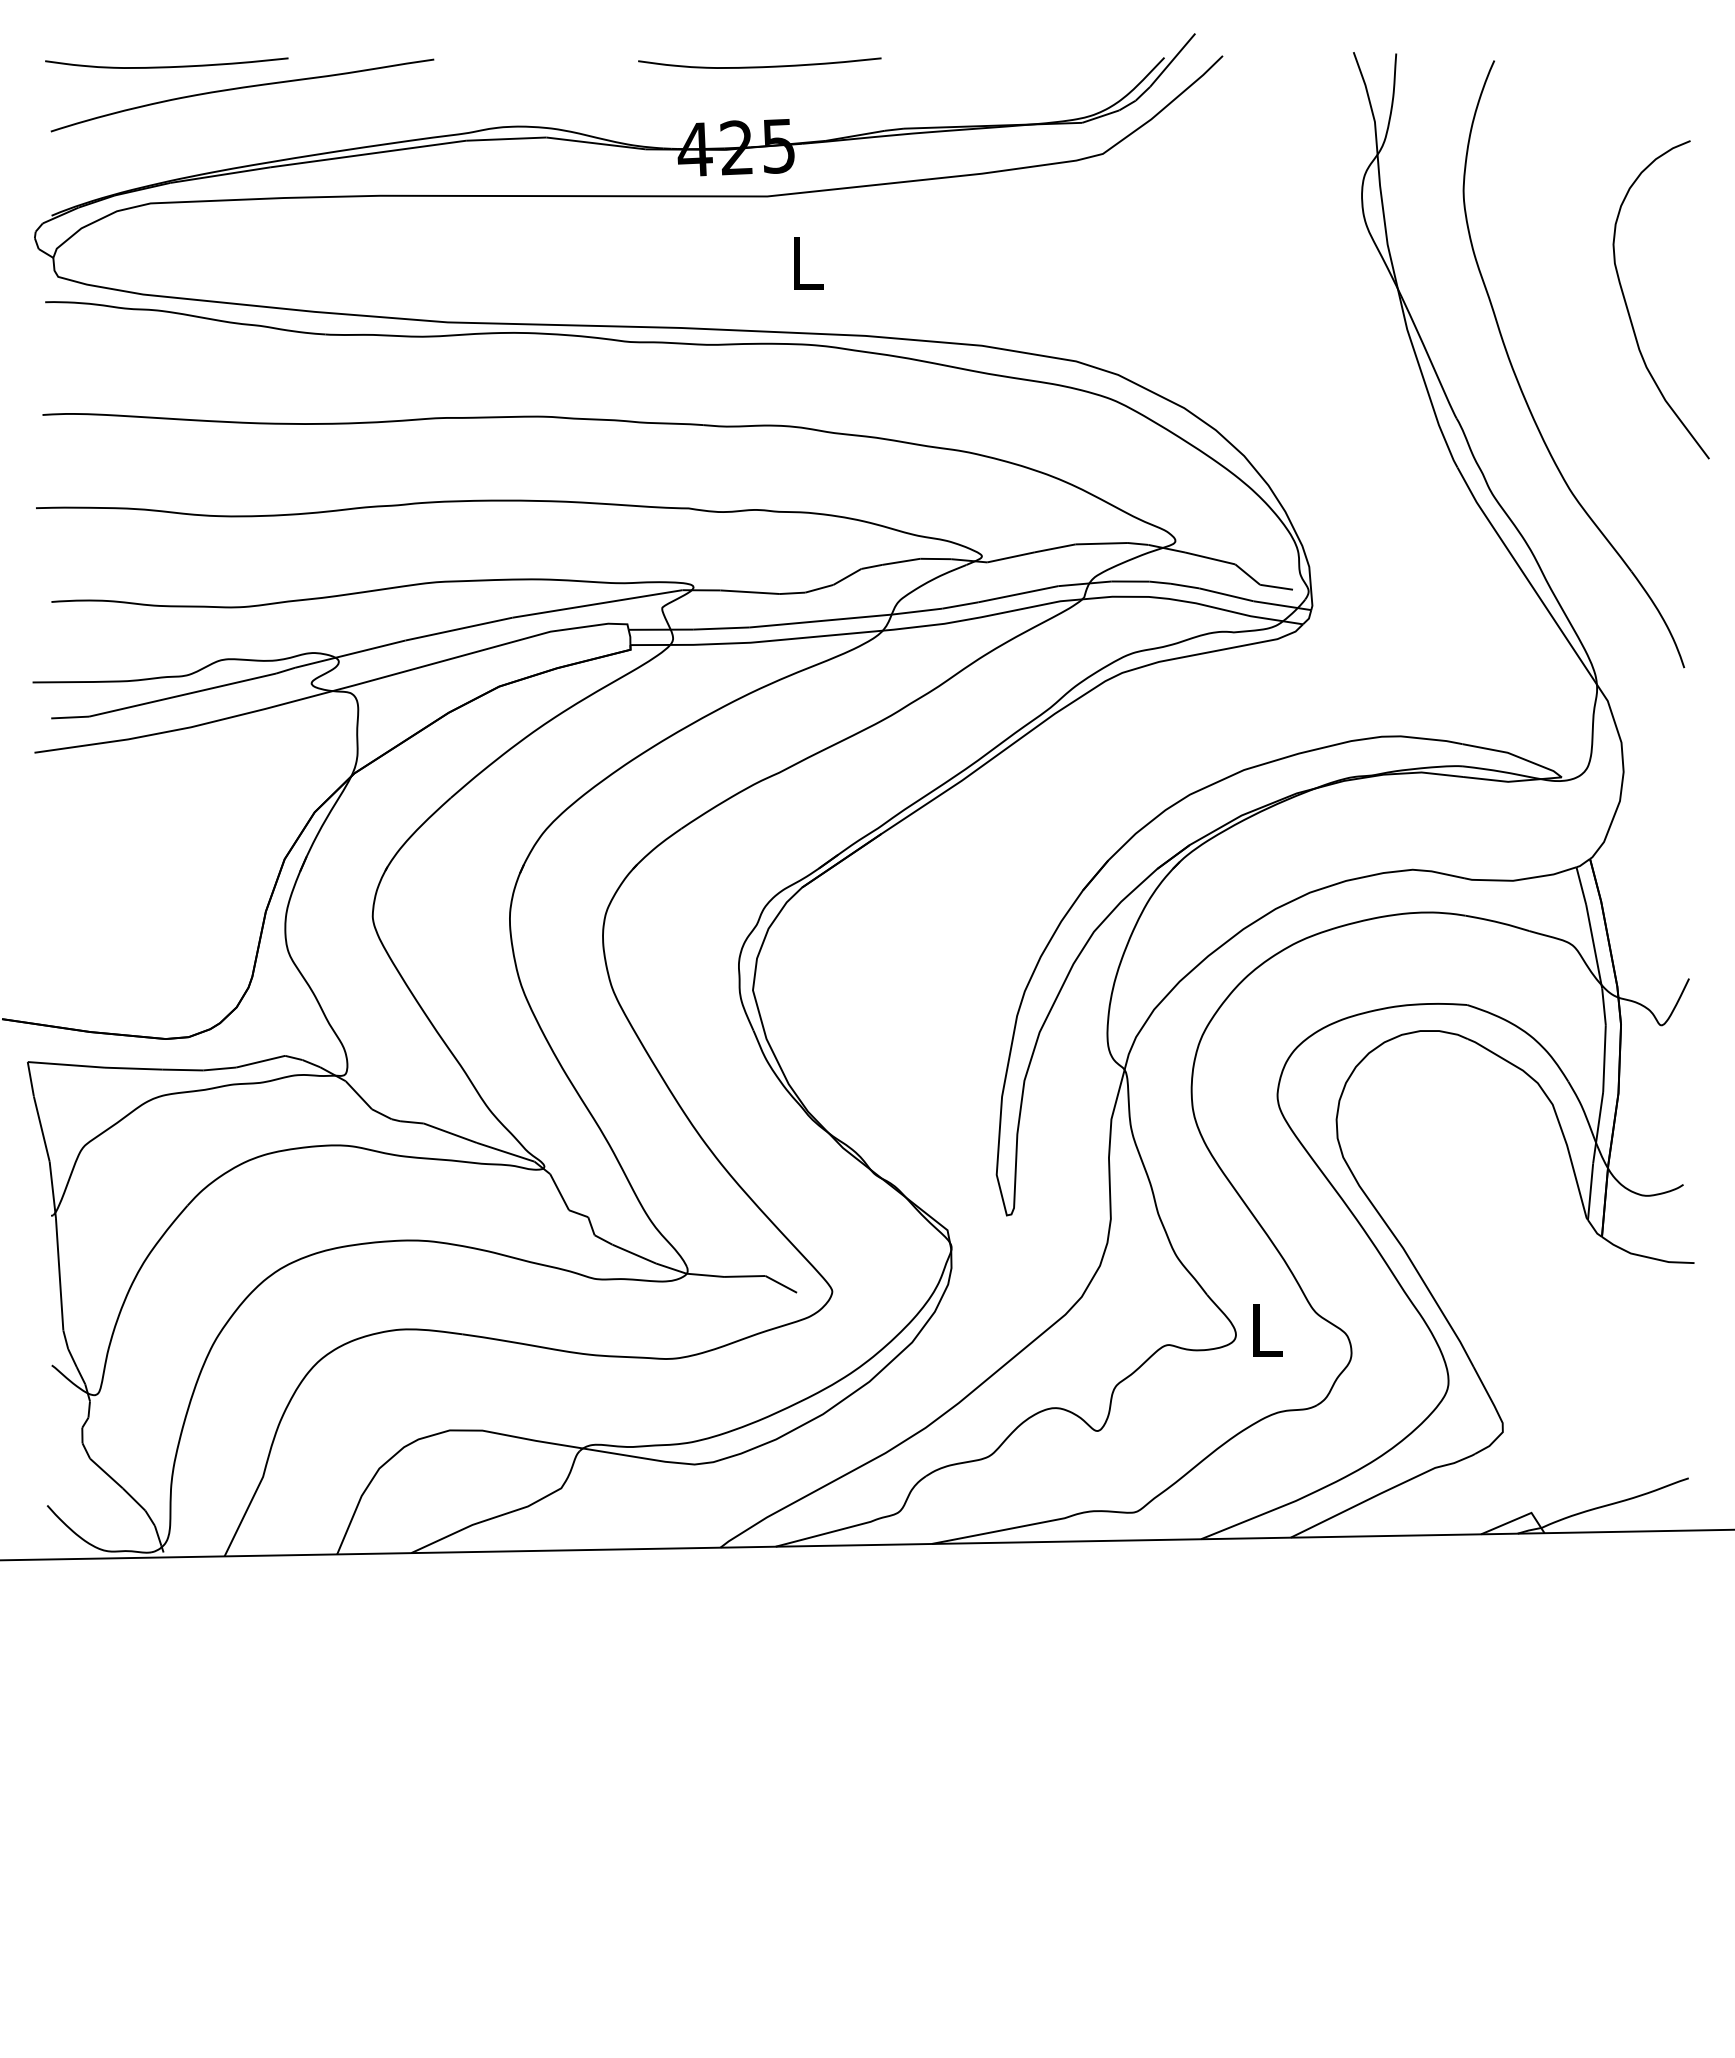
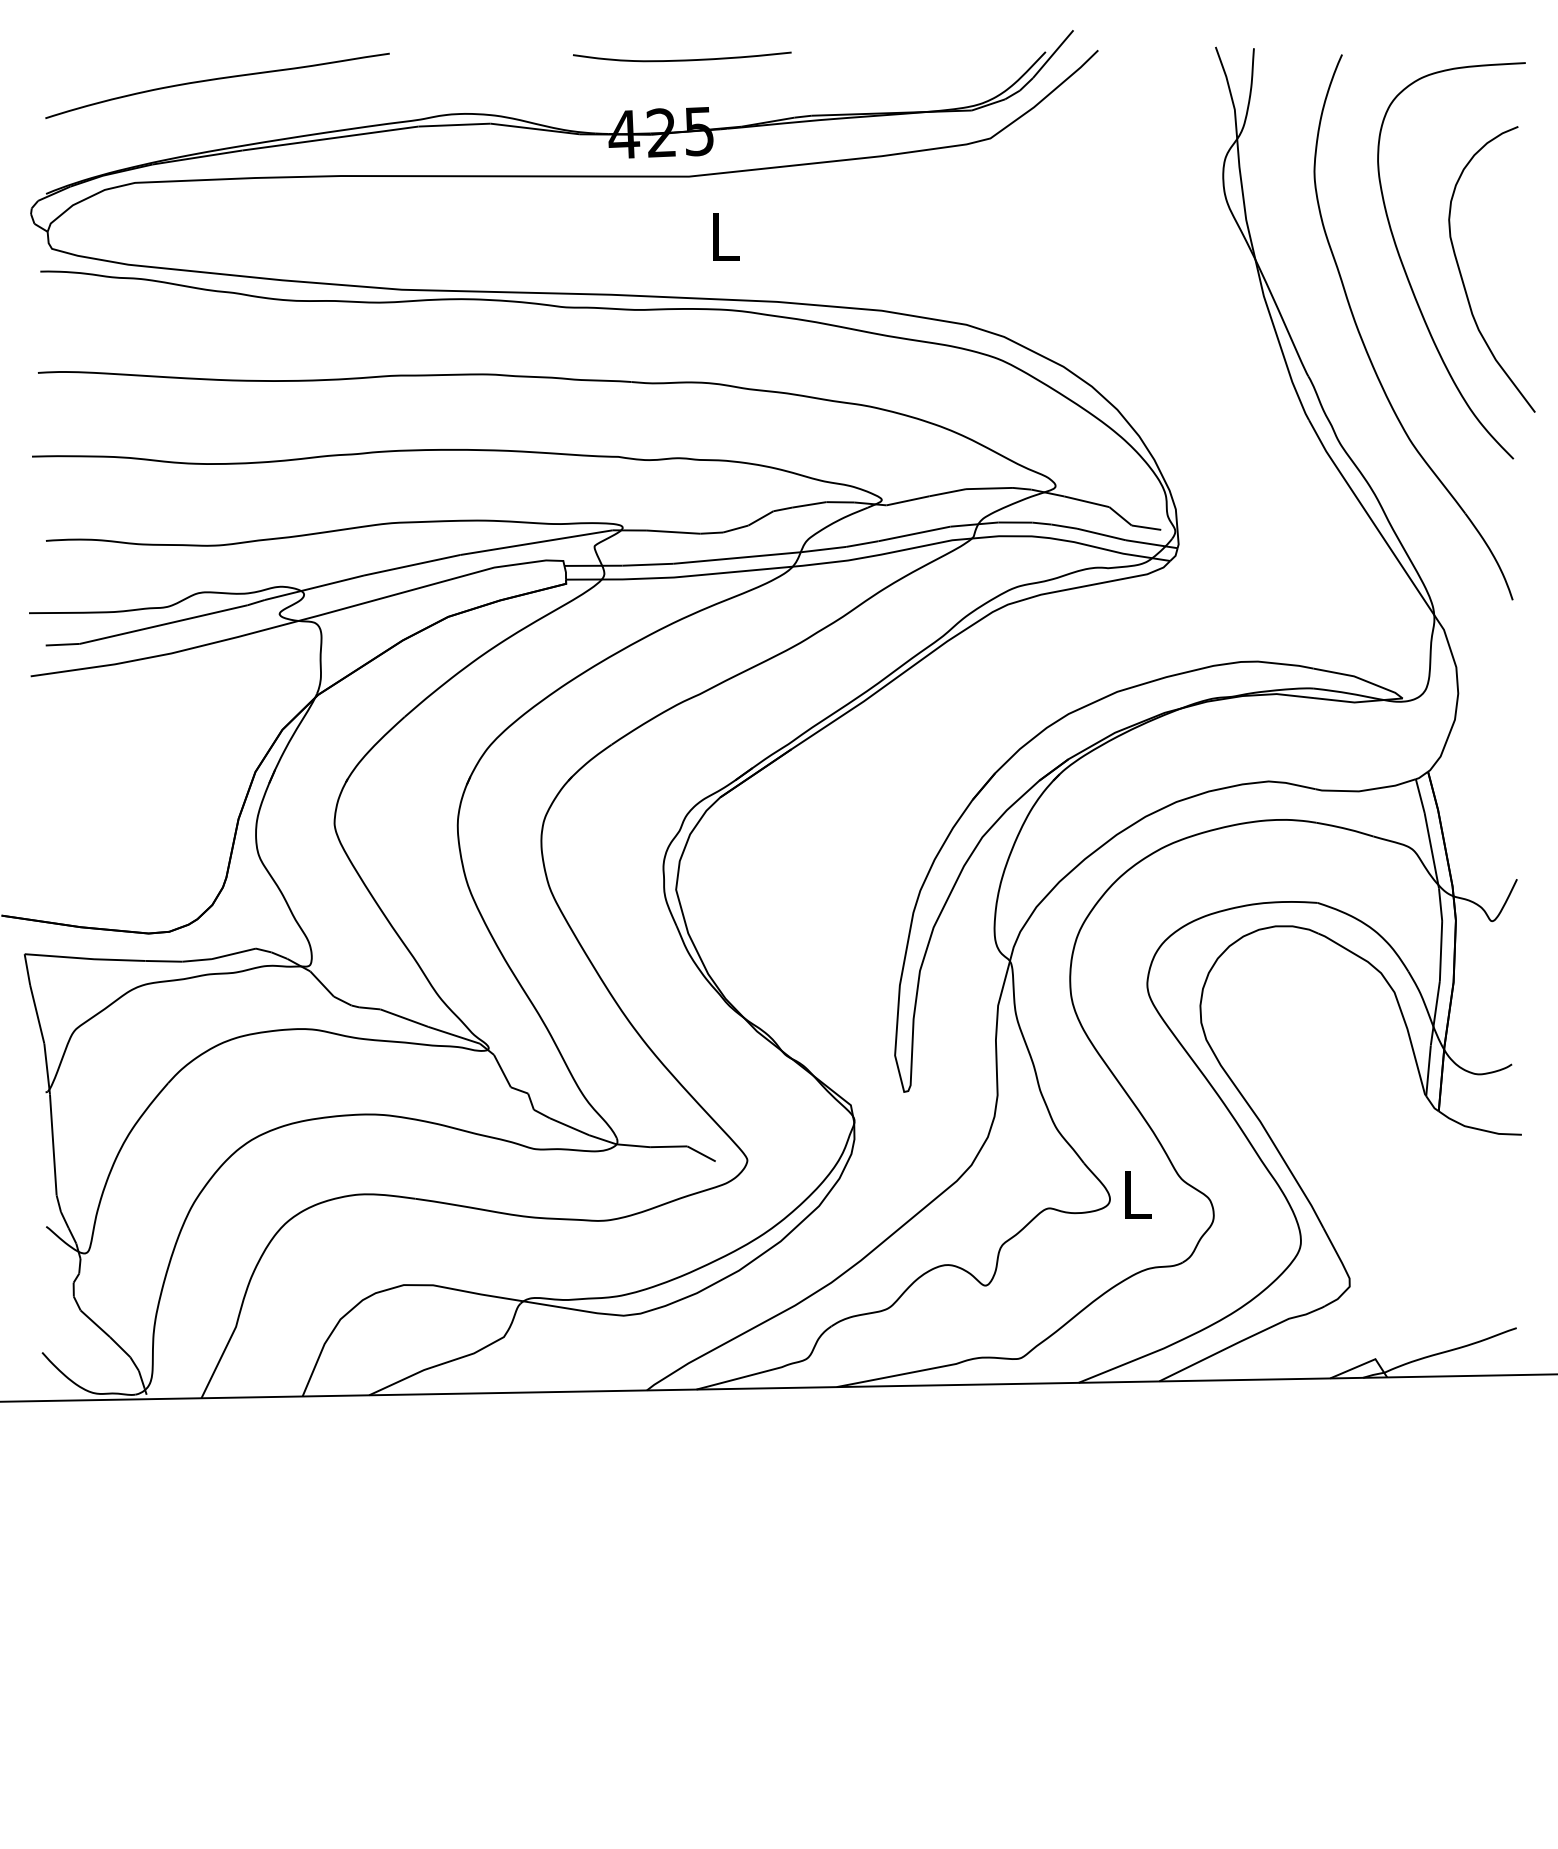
curve: (166, 66) -> (149, 59), removed
curve: (1567, 306) -> (1407, 275), added

